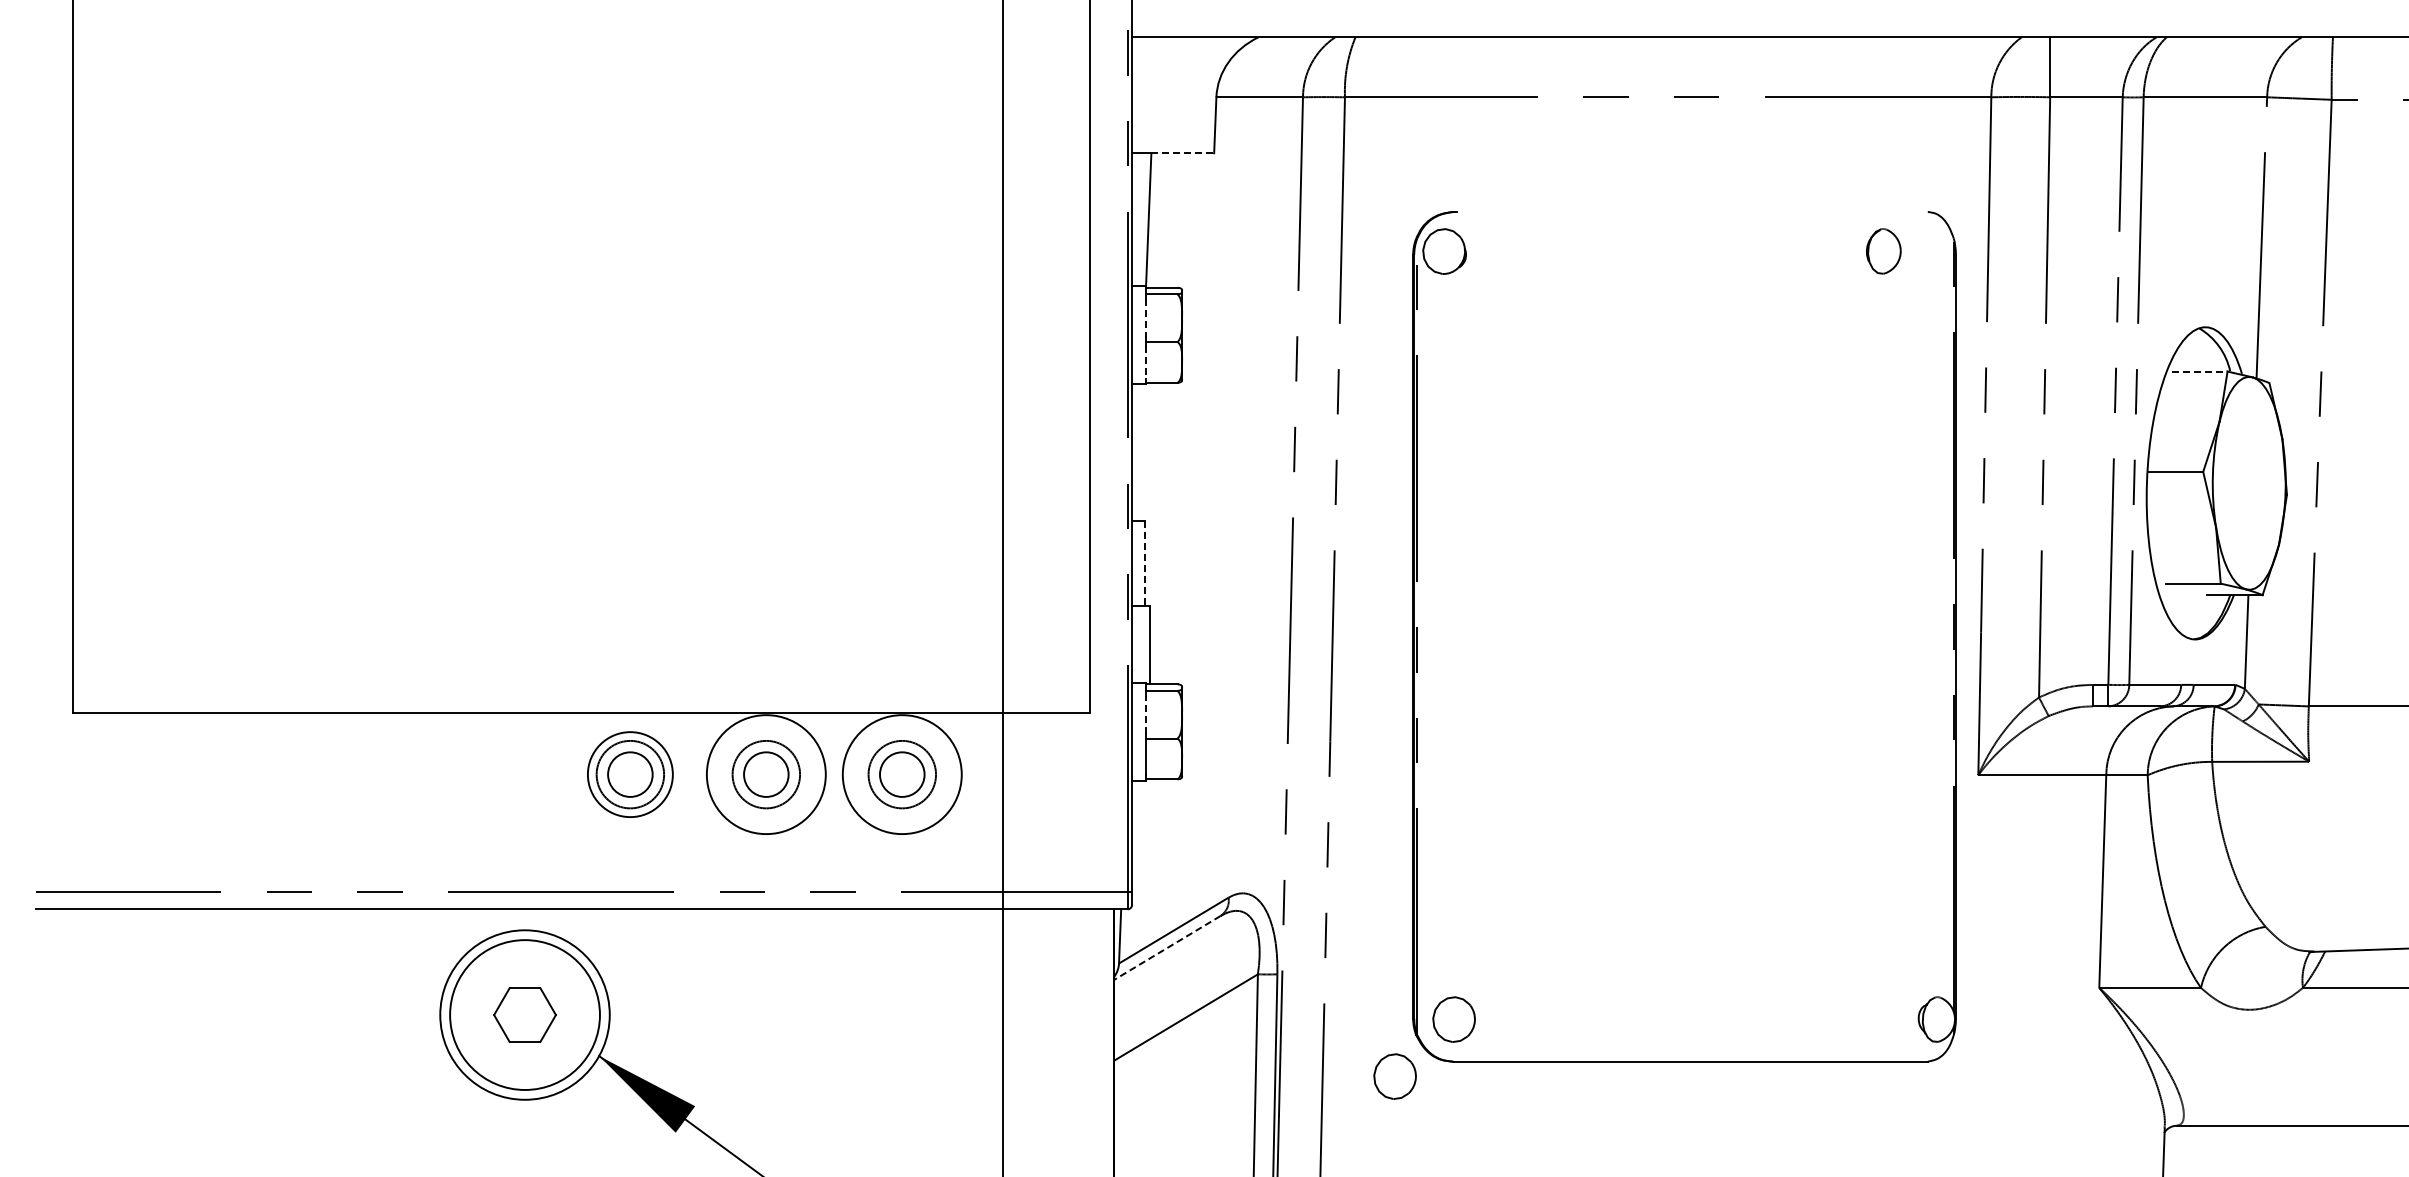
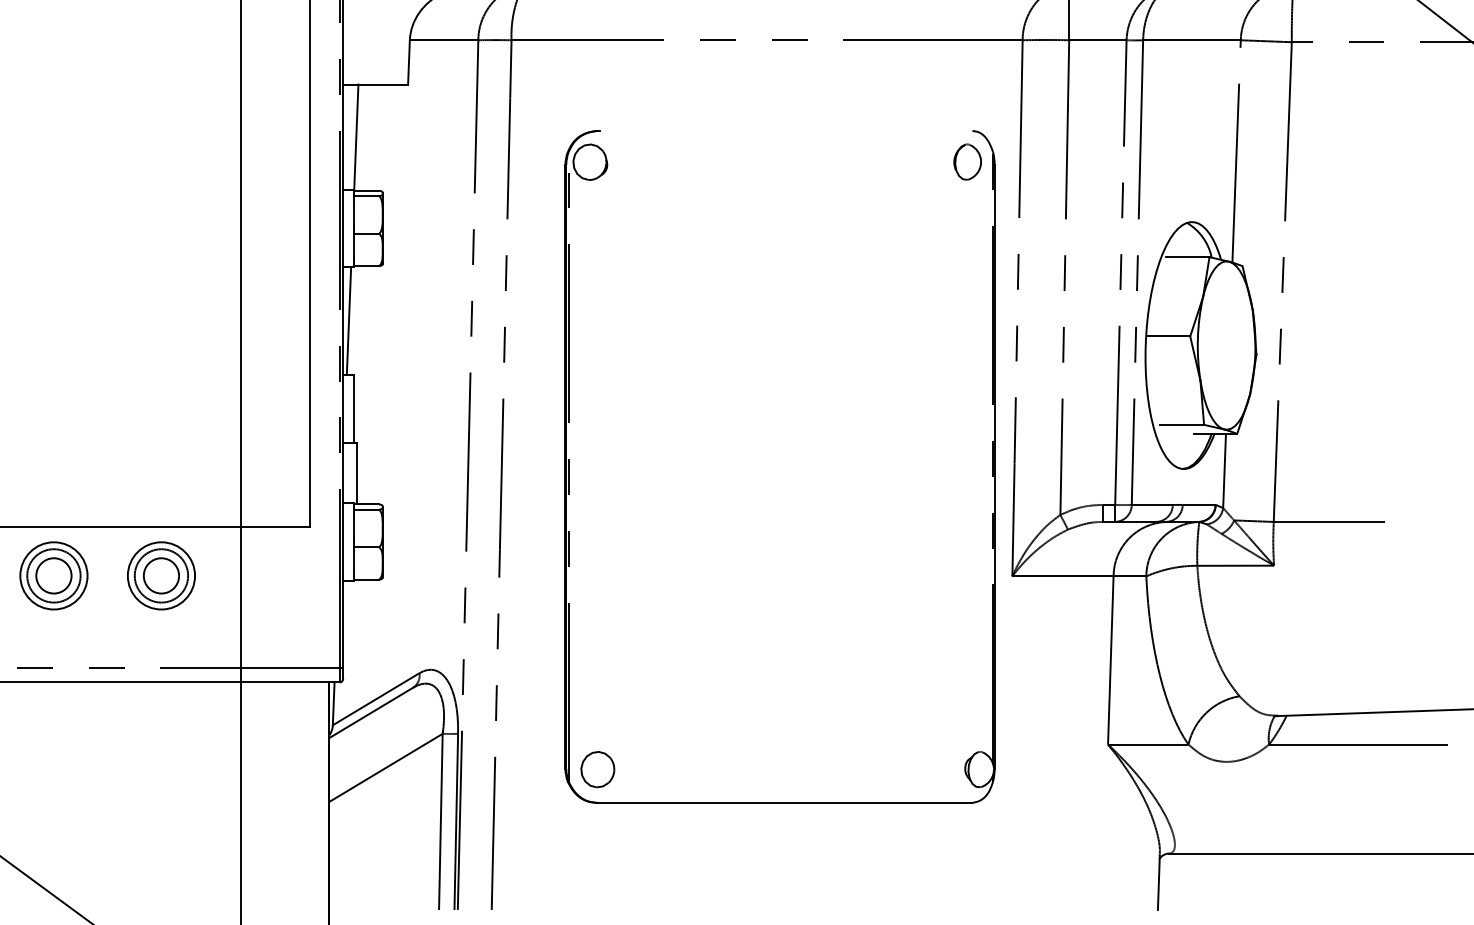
line: (1183, 153) -> (383, 84), dashed -> solid
part: (1883, 251) -> (967, 162), moved
line: (1146, 318) -> (354, 215), dashed -> solid
line: (1146, 362) -> (354, 249), dashed -> solid
line: (2199, 371) -> (1187, 257), dashed -> solid
line: (1139, 452) -> (349, 321), added
line: (1145, 563) -> (353, 408), dashed -> solid
line: (1146, 714) -> (354, 528), dashed -> solid
circle: (765, 774) -> (53, 575), size x0.71
circle: (901, 774) -> (160, 575), size x0.71
line: (1167, 947) -> (371, 712), dashed -> solid
part: (1394, 1076) -> (550, 814), removed

